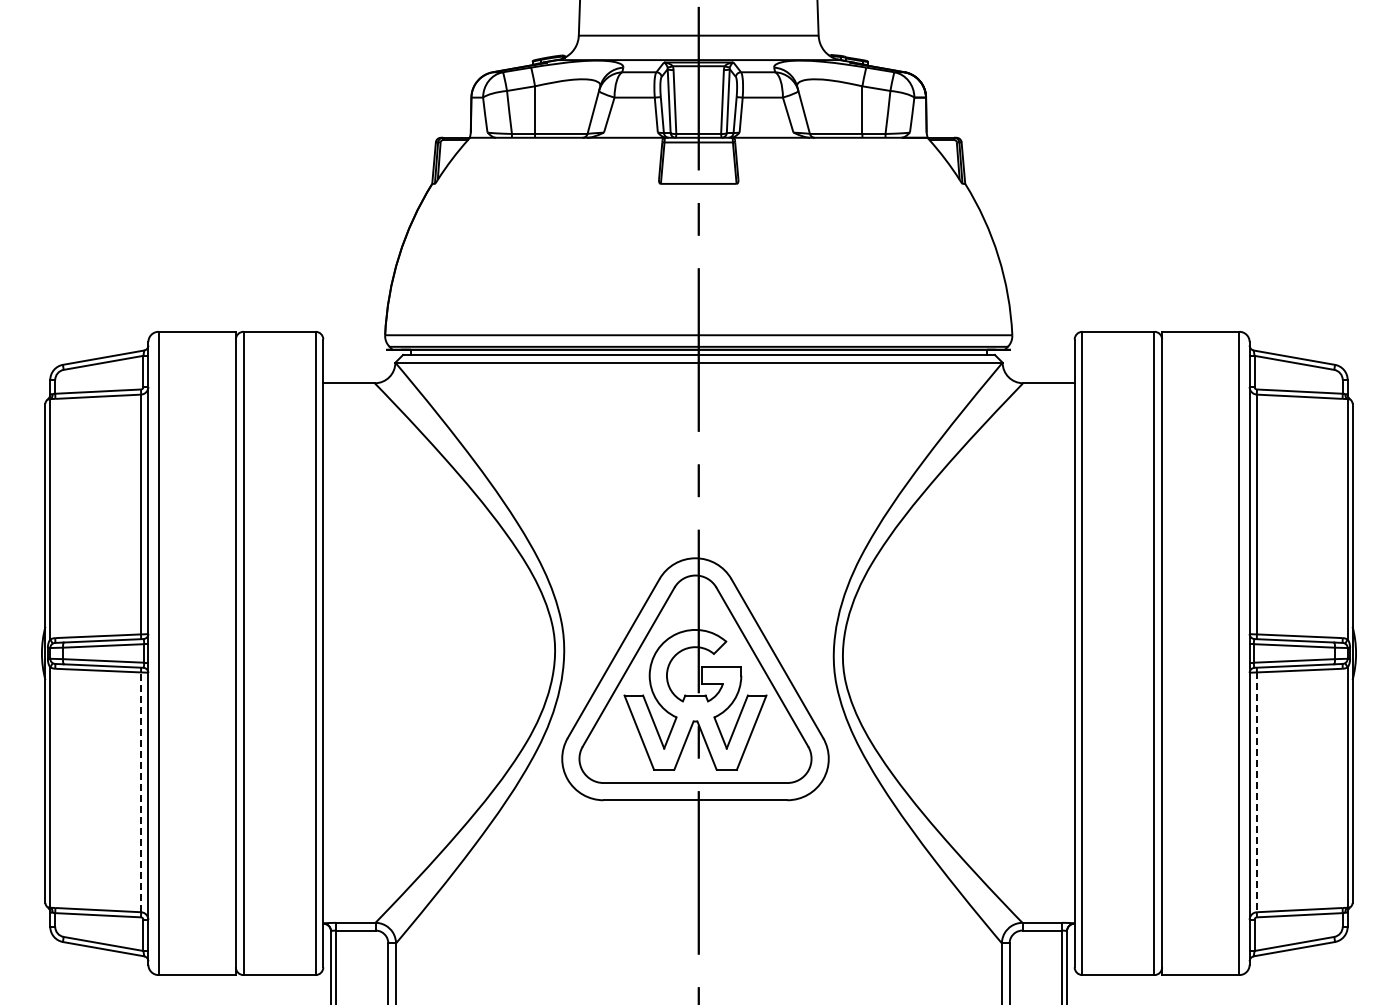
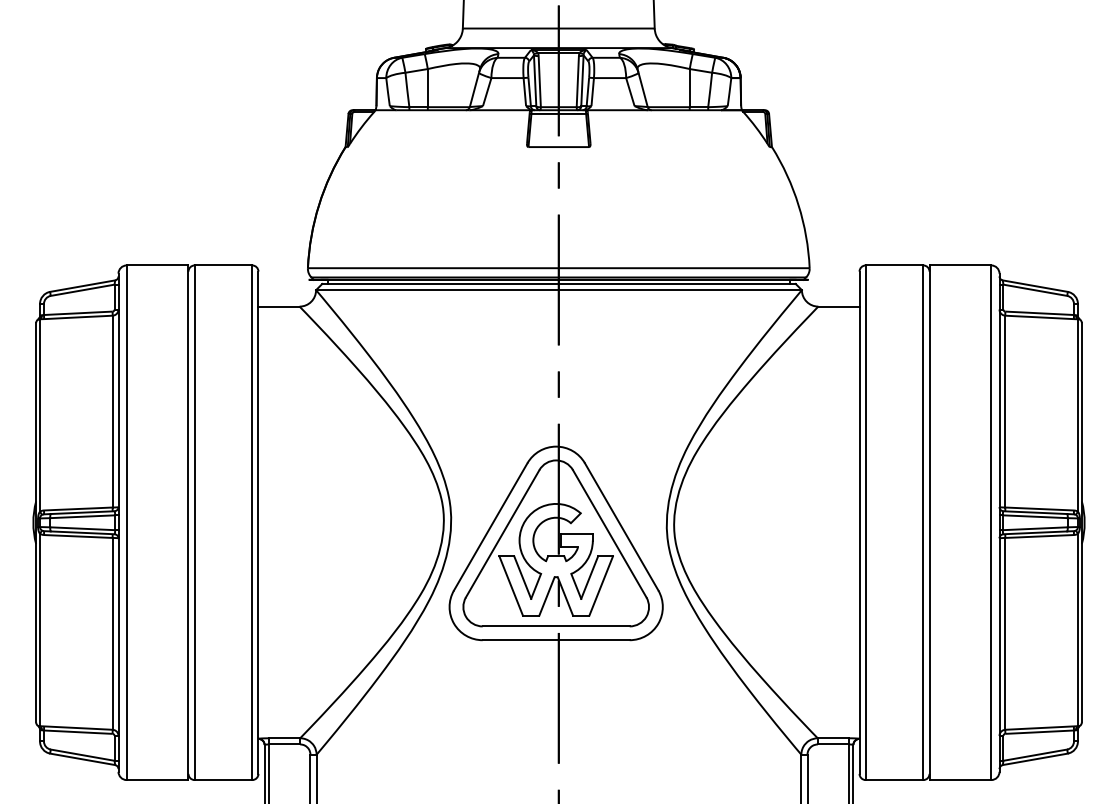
line: (141, 792) -> (112, 634), dashed -> solid
line: (1256, 792) -> (1005, 634), dashed -> solid

